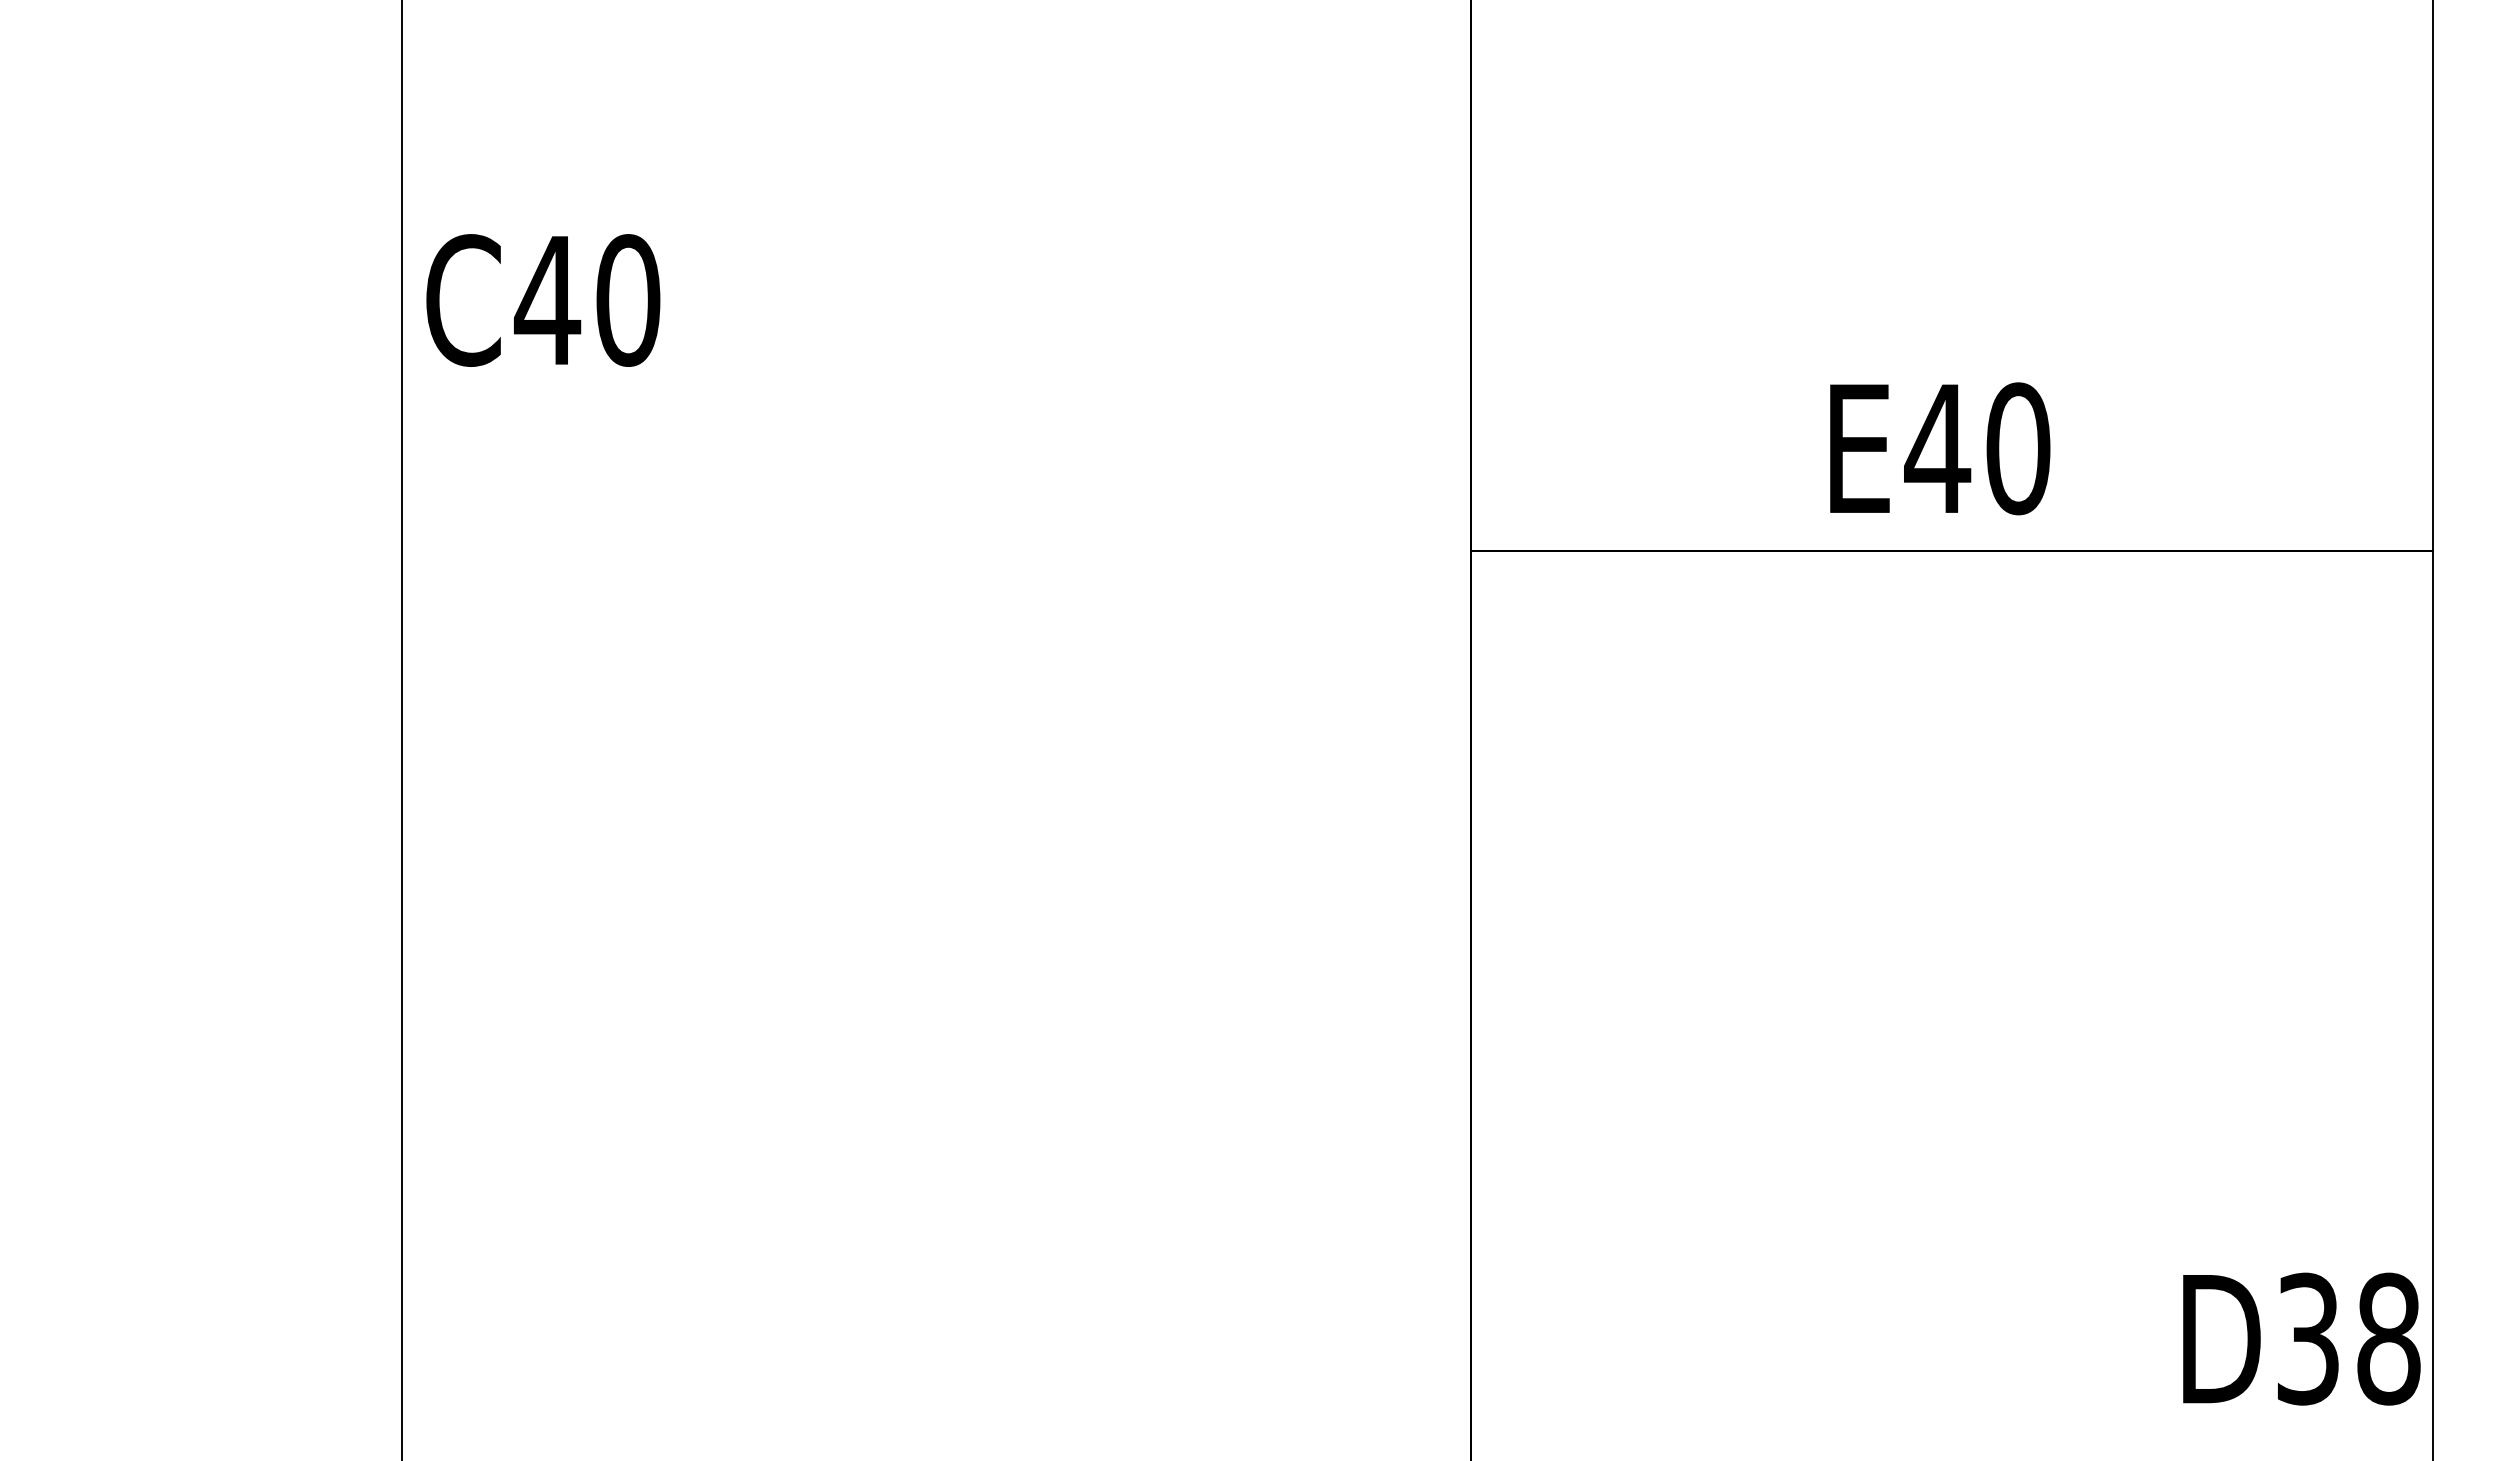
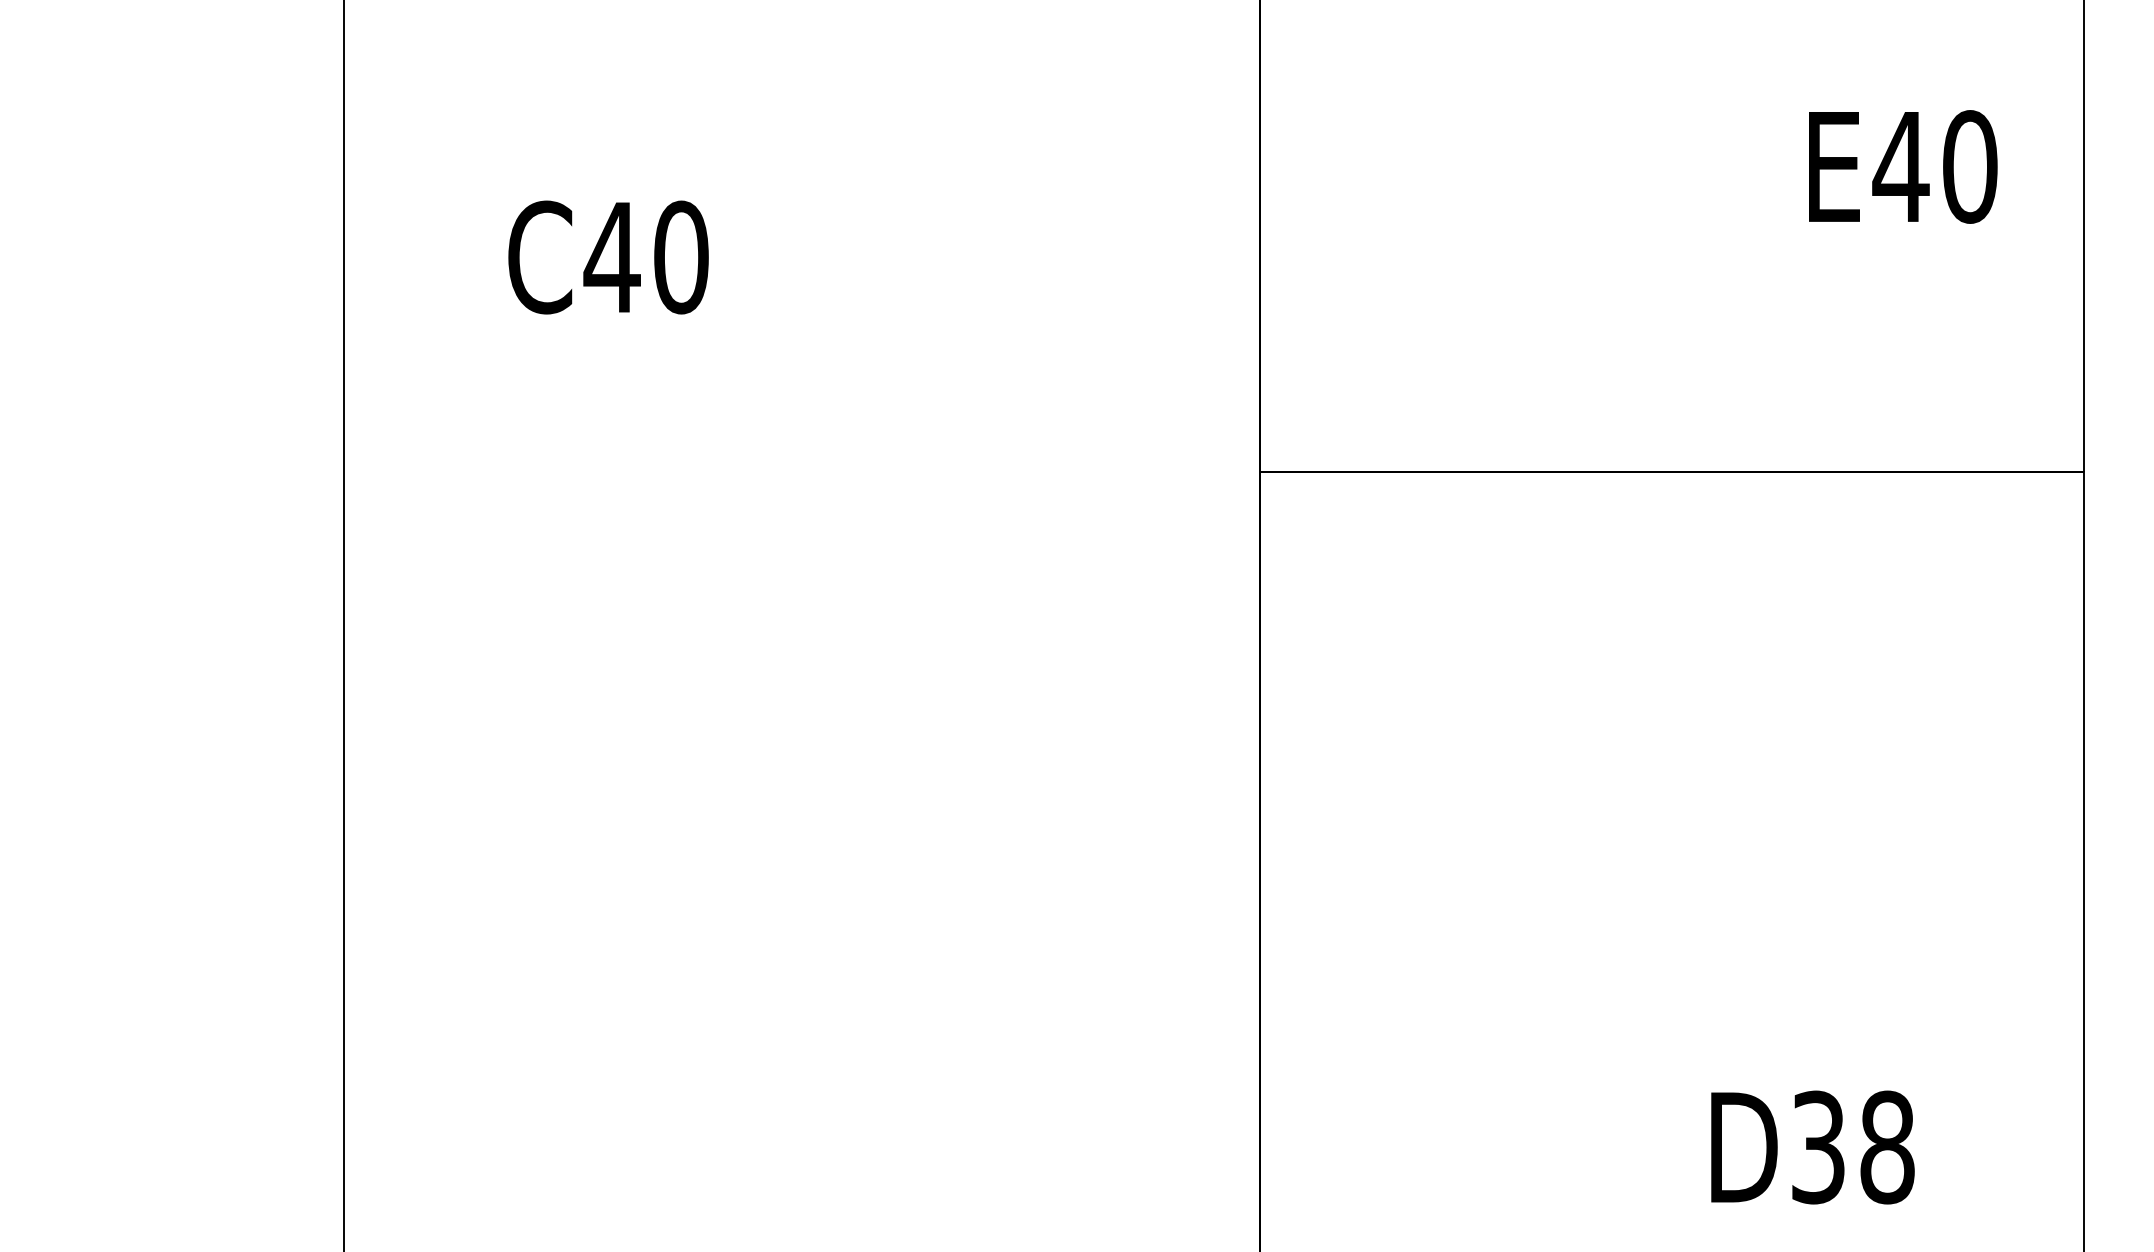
text: (543, 300) -> (608, 257), moved
text: (1940, 448) -> (1903, 166), moved
text: (2301, 1338) -> (1812, 1146), moved

